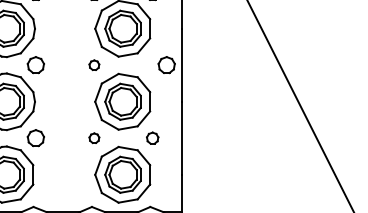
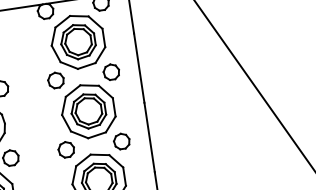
part: (94, 65) -> (56, 80), size x1.67
part: (166, 65) -> (111, 72), moved
part: (94, 138) -> (66, 150), size x1.67
part: (152, 138) -> (121, 141), size x1.43

